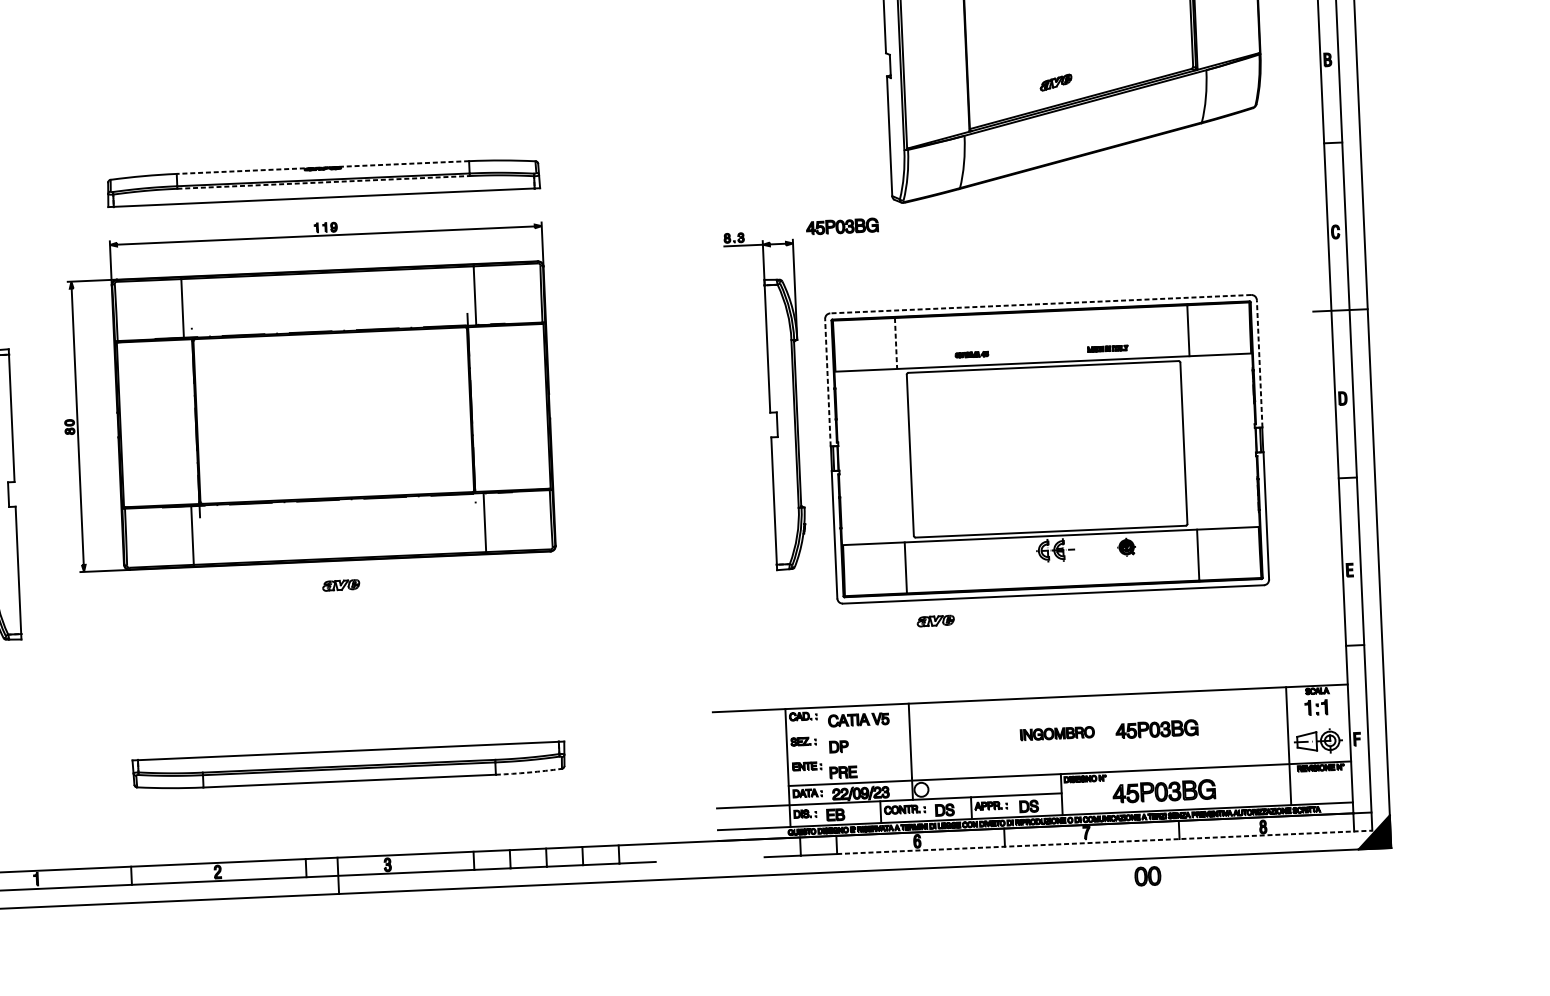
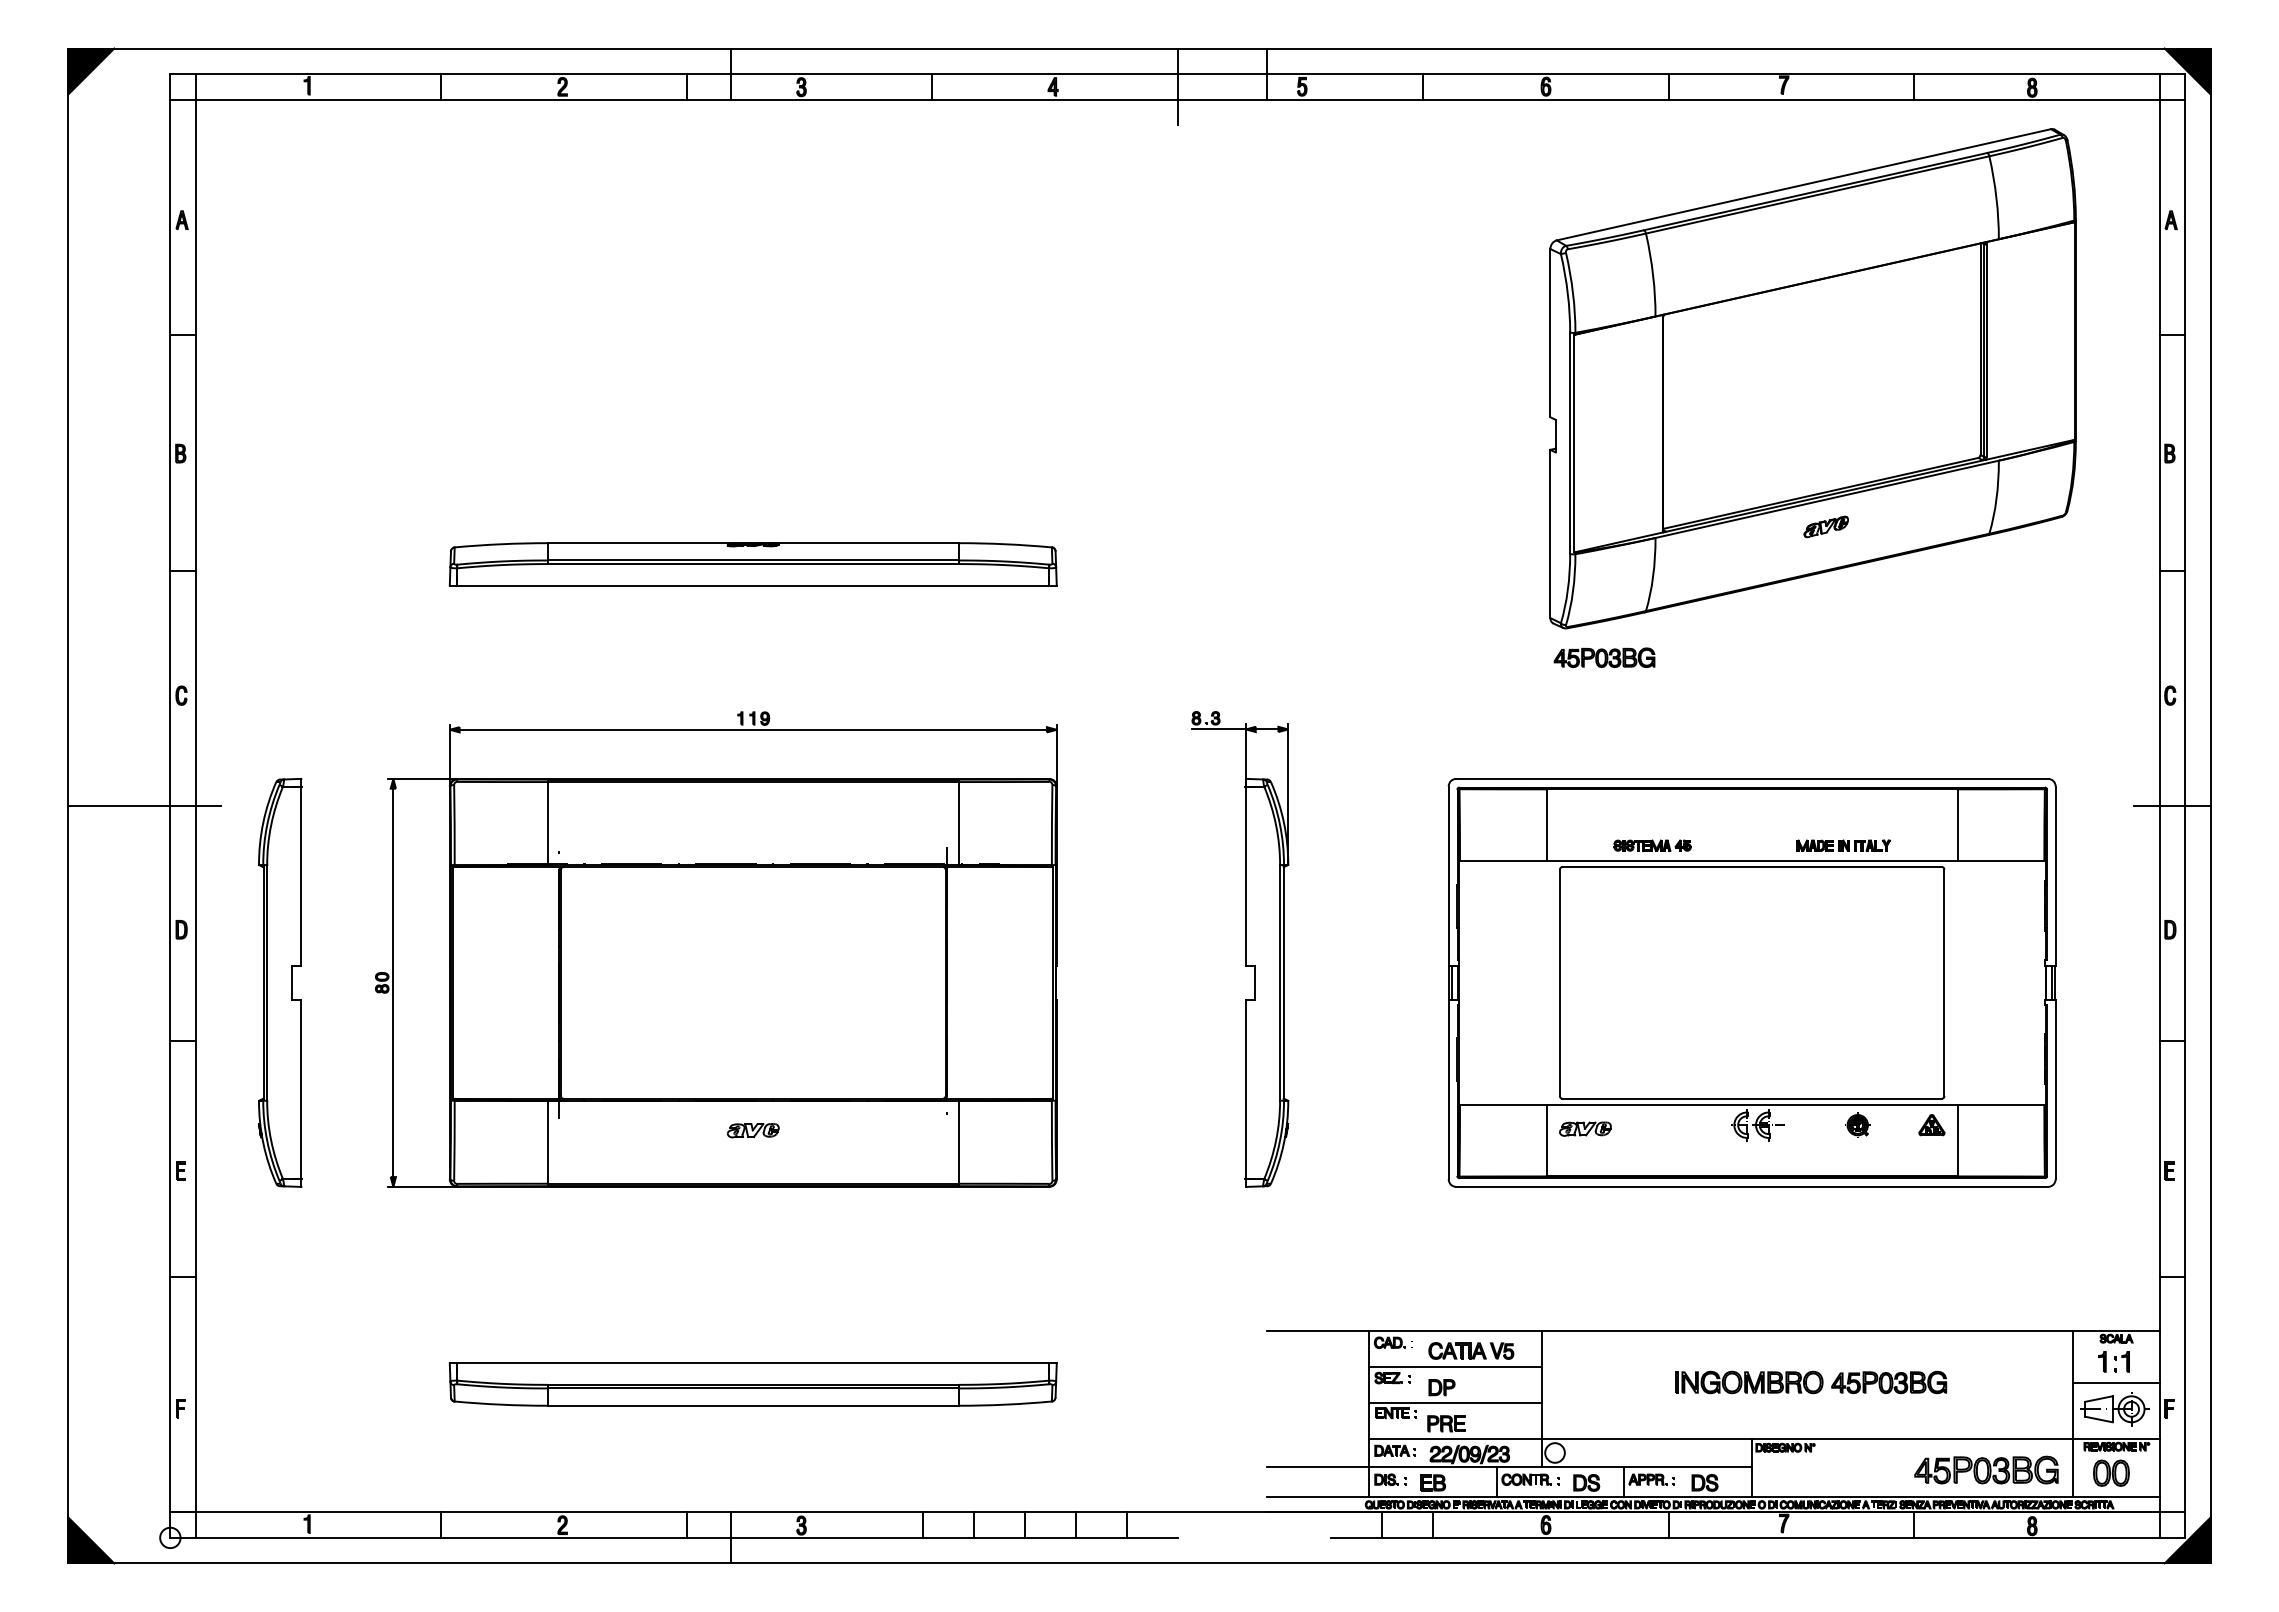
part: (1055, 82) -> (1825, 526), moved
line: (323, 167) -> (753, 543), dashed -> solid
line: (323, 182) -> (753, 564), dashed -> solid
part: (842, 226) -> (1604, 657), moved
line: (1040, 303) -> (1752, 778), dashed -> solid
line: (895, 343) -> (1546, 825), dashed -> solid
part: (1107, 348) -> (1843, 845), size x1.67
part: (971, 354) -> (1652, 845), size x1.67
line: (1259, 364) -> (2055, 876), dashed -> solid
line: (827, 383) -> (1448, 876), dashed -> solid
part: (306, 392) -> (716, 949), moved
part: (765, 401) -> (1240, 949), moved
part: (1179, 545) -> (1931, 1125), added
part: (935, 620) -> (1585, 1128), moved
line: (1317, 722) -> (2115, 1382), added
line: (848, 732) -> (1455, 1367), added
part: (1057, 733) -> (1749, 1382), size x1.43
line: (849, 757) -> (1455, 1403), added
arc: (529, 772) -> (1005, 1404), dashed -> solid
part: (1164, 790) -> (1986, 1469), moved
line: (1105, 842) -> (1809, 1537), dashed -> solid
part: (1147, 875) -> (2111, 1472), moved

